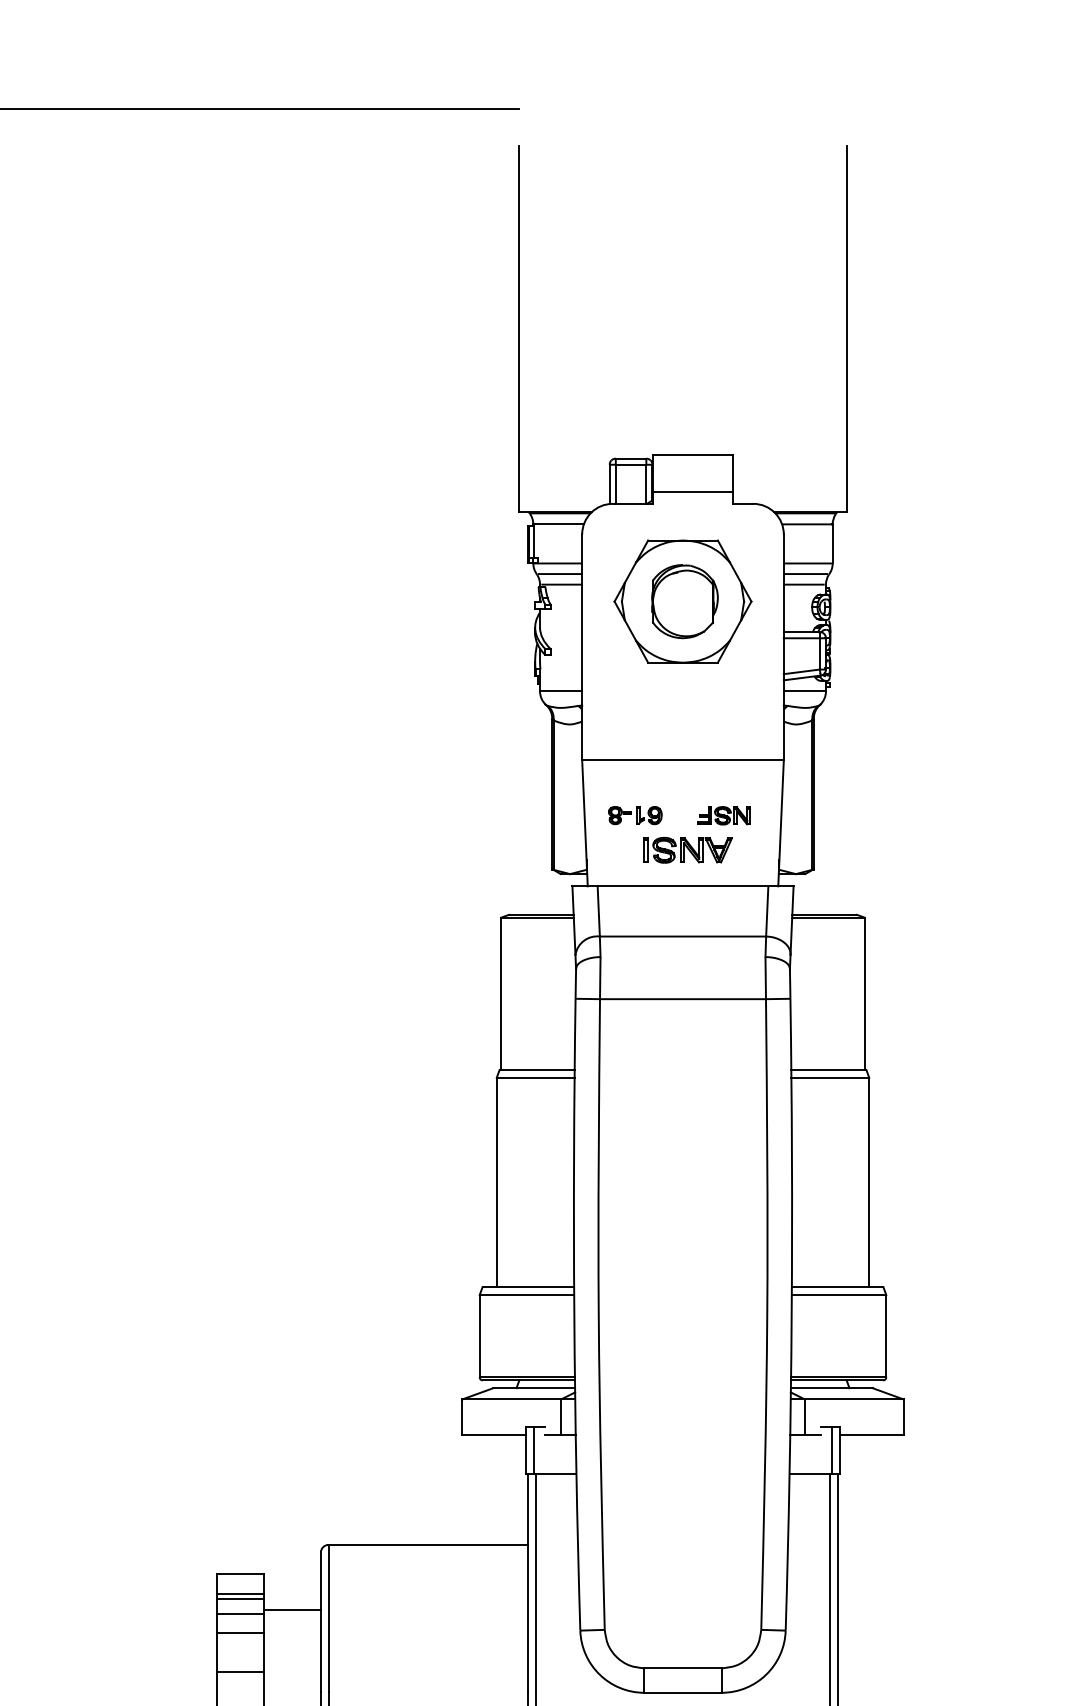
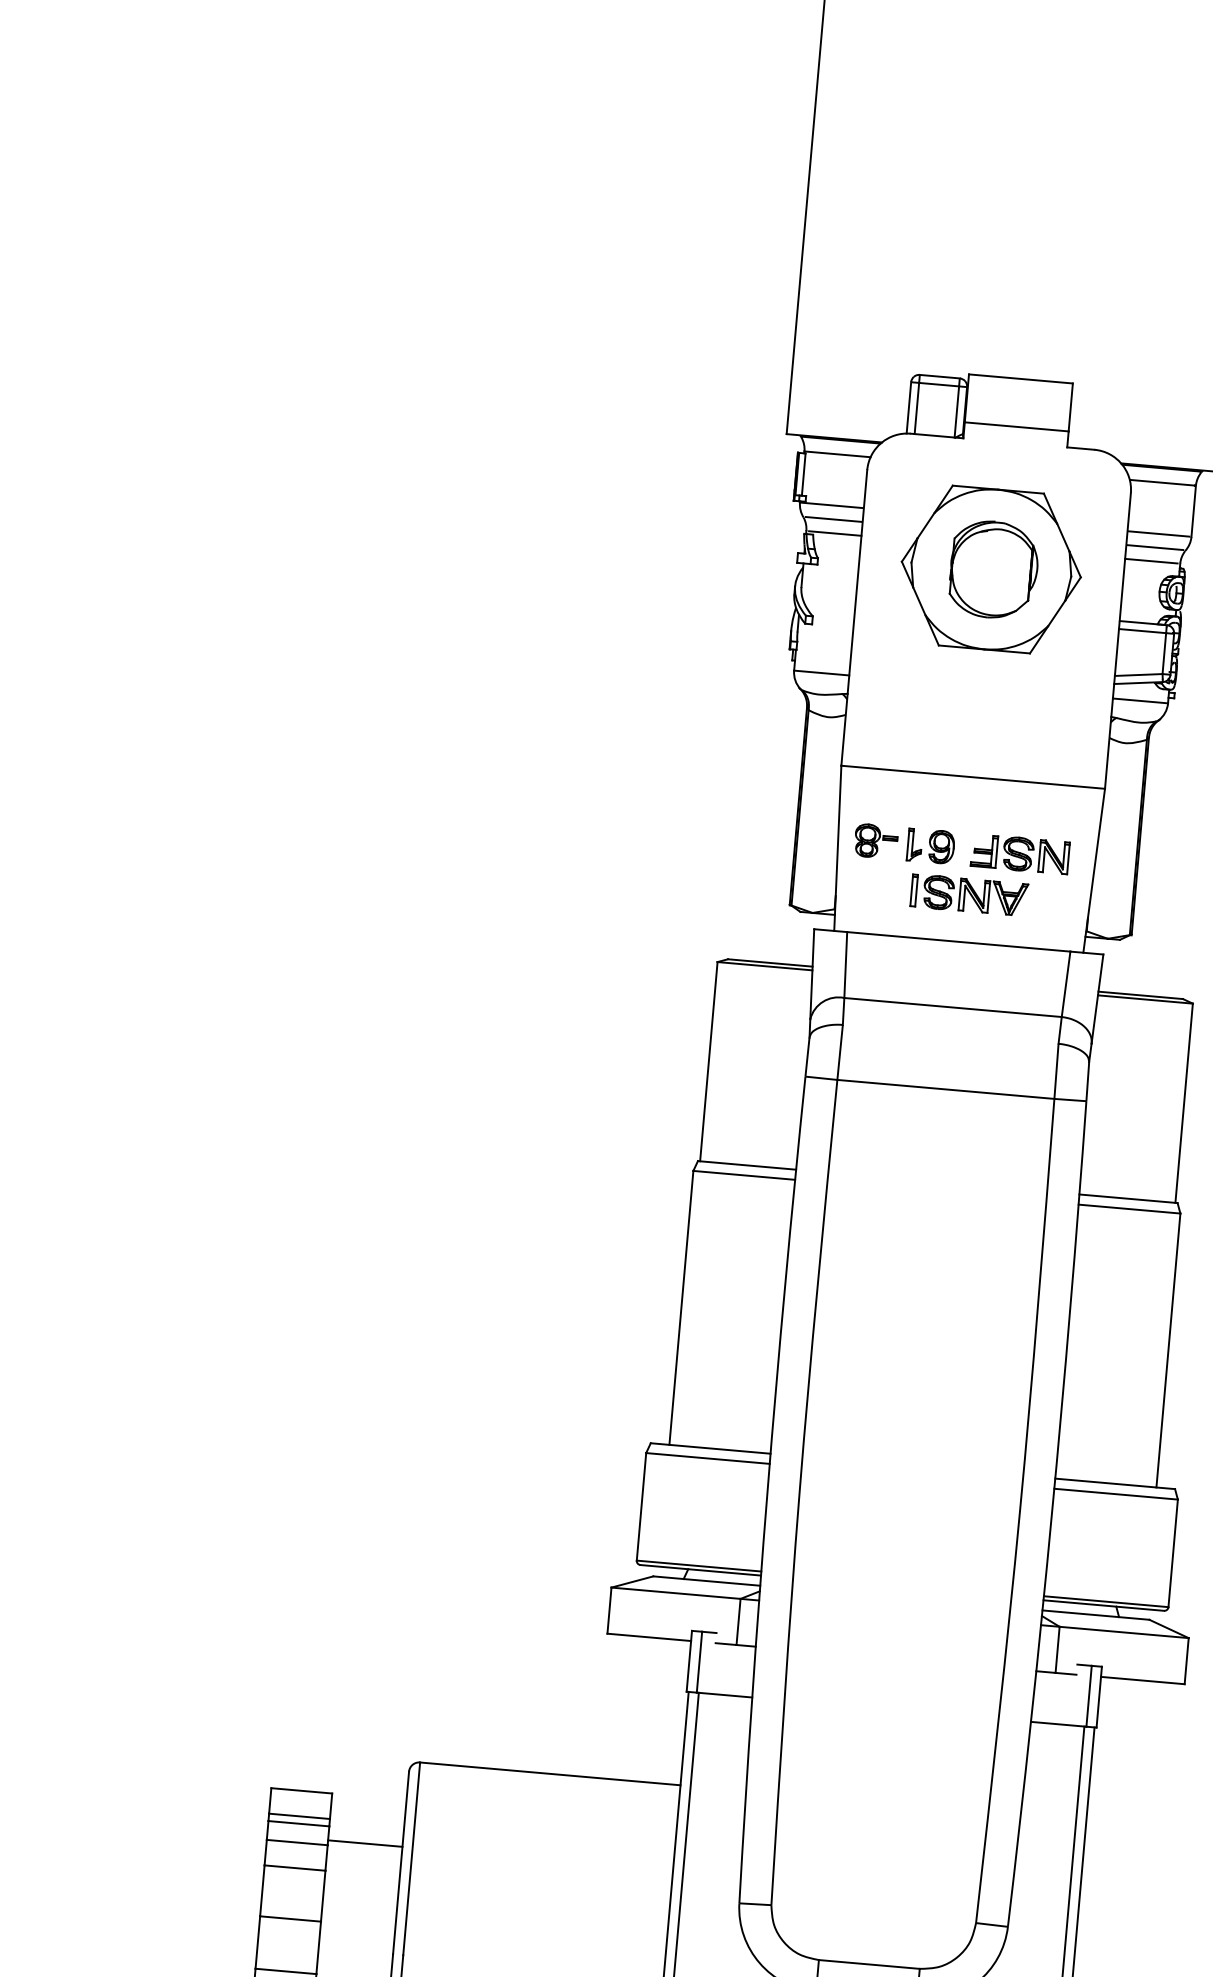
part: (634, 815) -> (903, 843), size x1.43
part: (723, 815) -> (1019, 853), size x1.43

